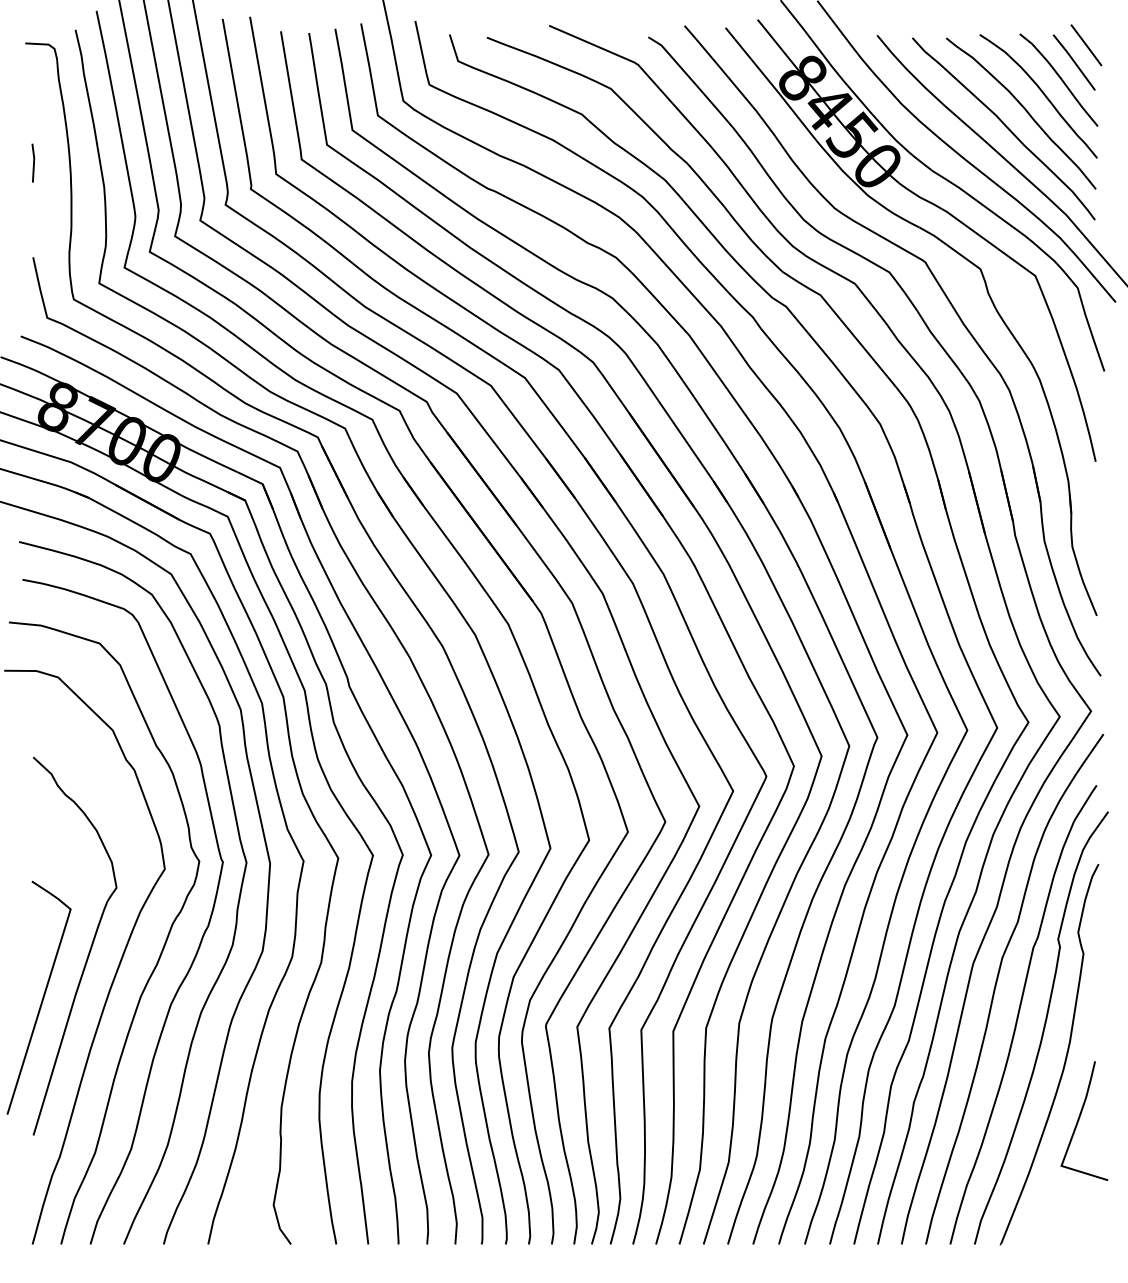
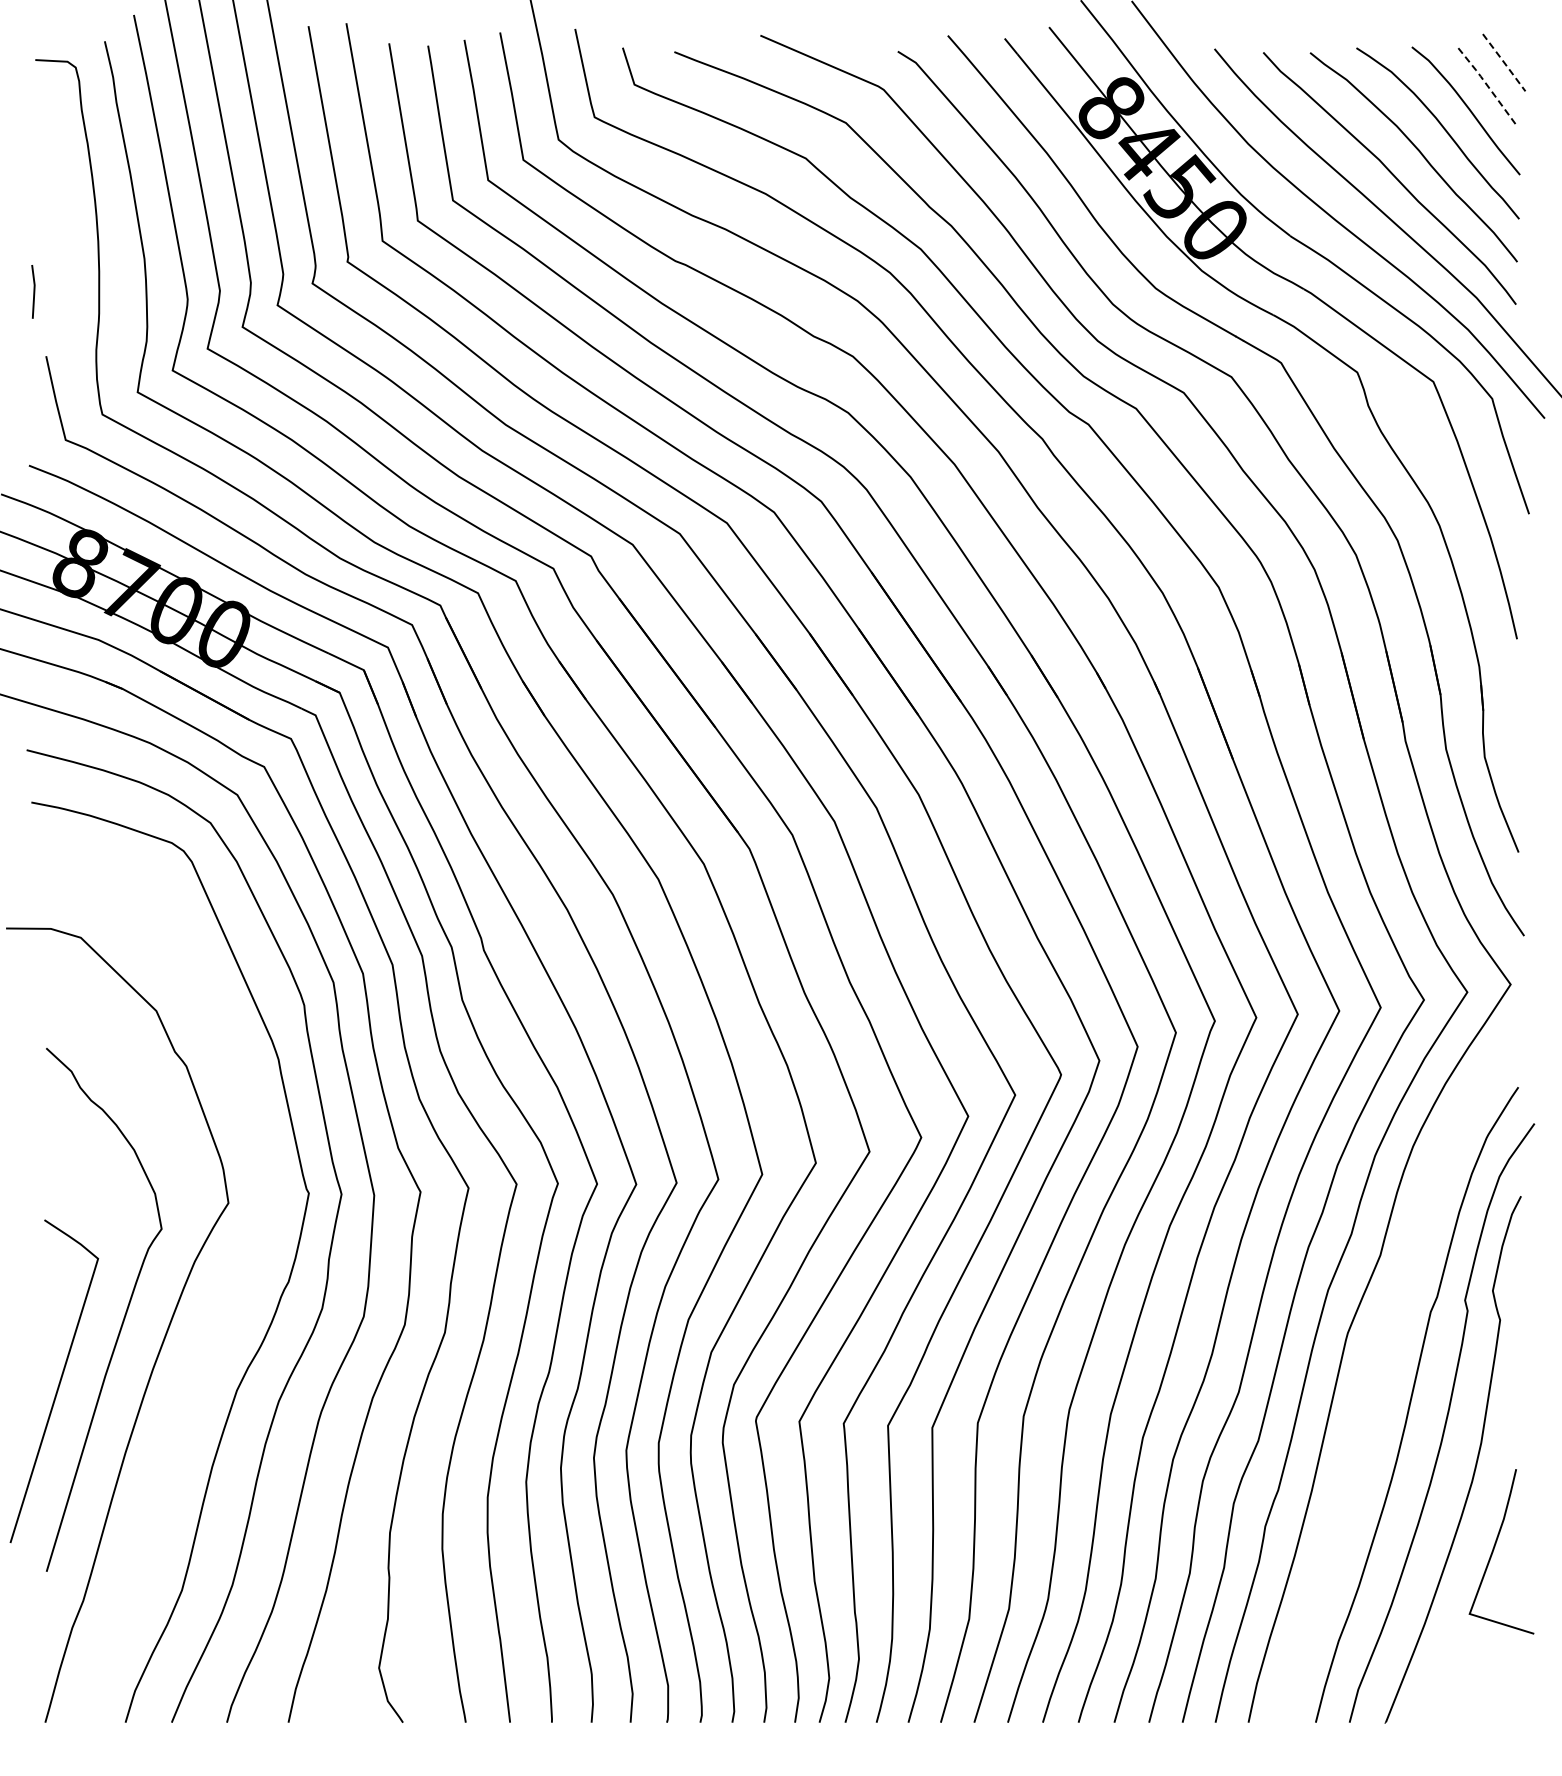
line: (1086, 45) -> (1504, 62), solid -> dashed
line: (1074, 61) -> (1487, 85), solid -> dashed
line: (33, 162) -> (33, 291), moved
curve: (159, 956) -> (220, 1324), removed
curve: (996, 985) -> (1379, 1364), removed

